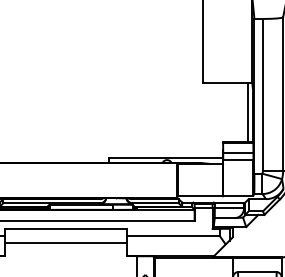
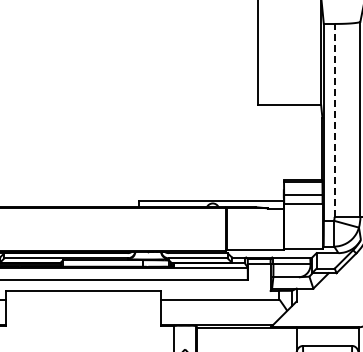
line: (262, 94) -> (334, 119), solid -> dashed
line: (247, 112) -> (315, 142), removed
line: (65, 243) -> (83, 309), removed

